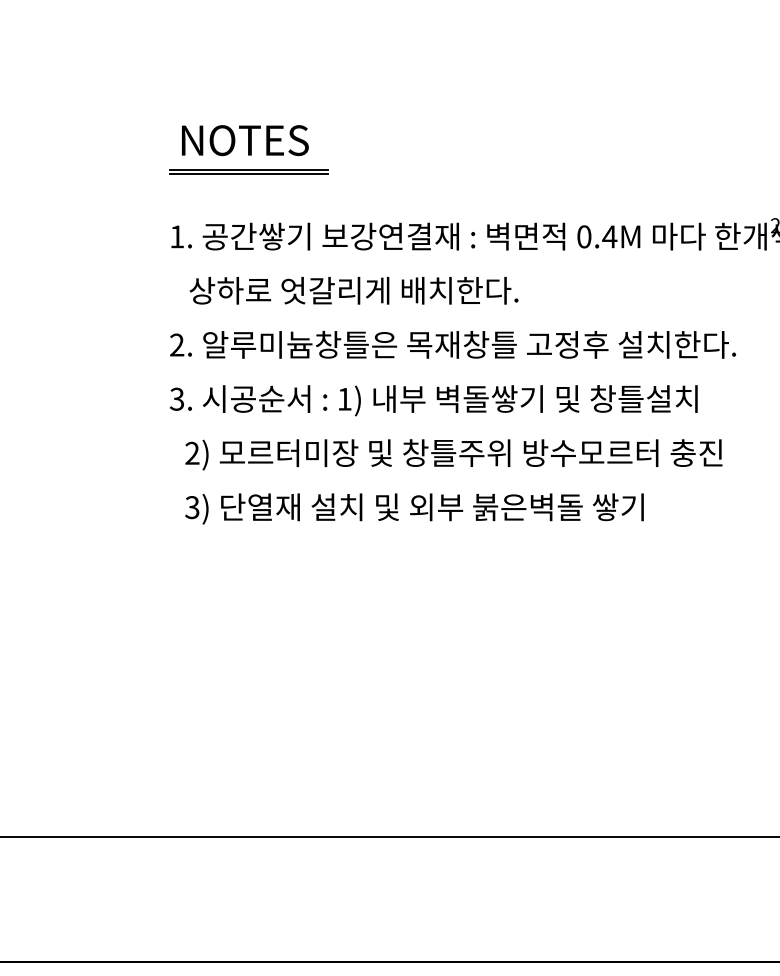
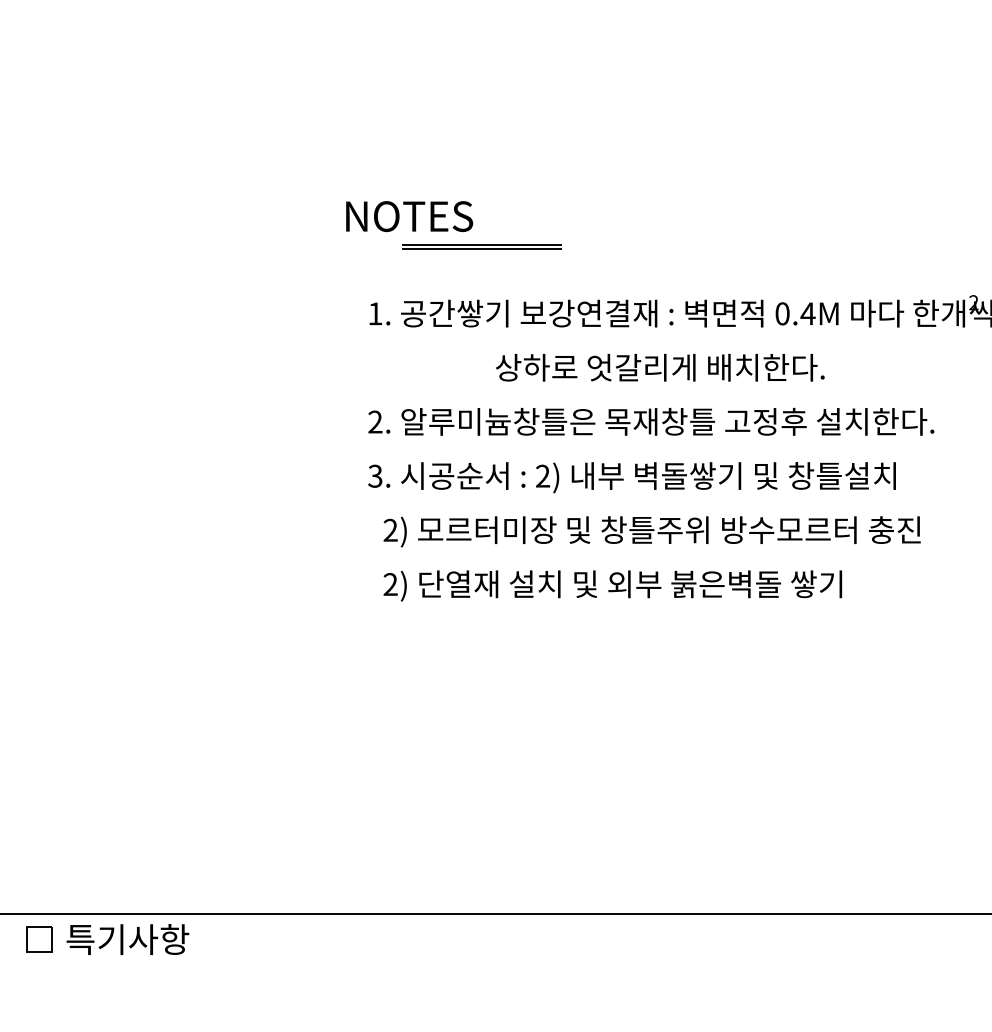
text: (245, 140) -> (409, 216), moved
part: (248, 171) -> (481, 246), moved
text: (354, 290) -> (660, 367), moved
text: (345, 398) -> (543, 475), 1) -> 2)
text: (192, 507) -> (390, 584), 3) -> 2)

